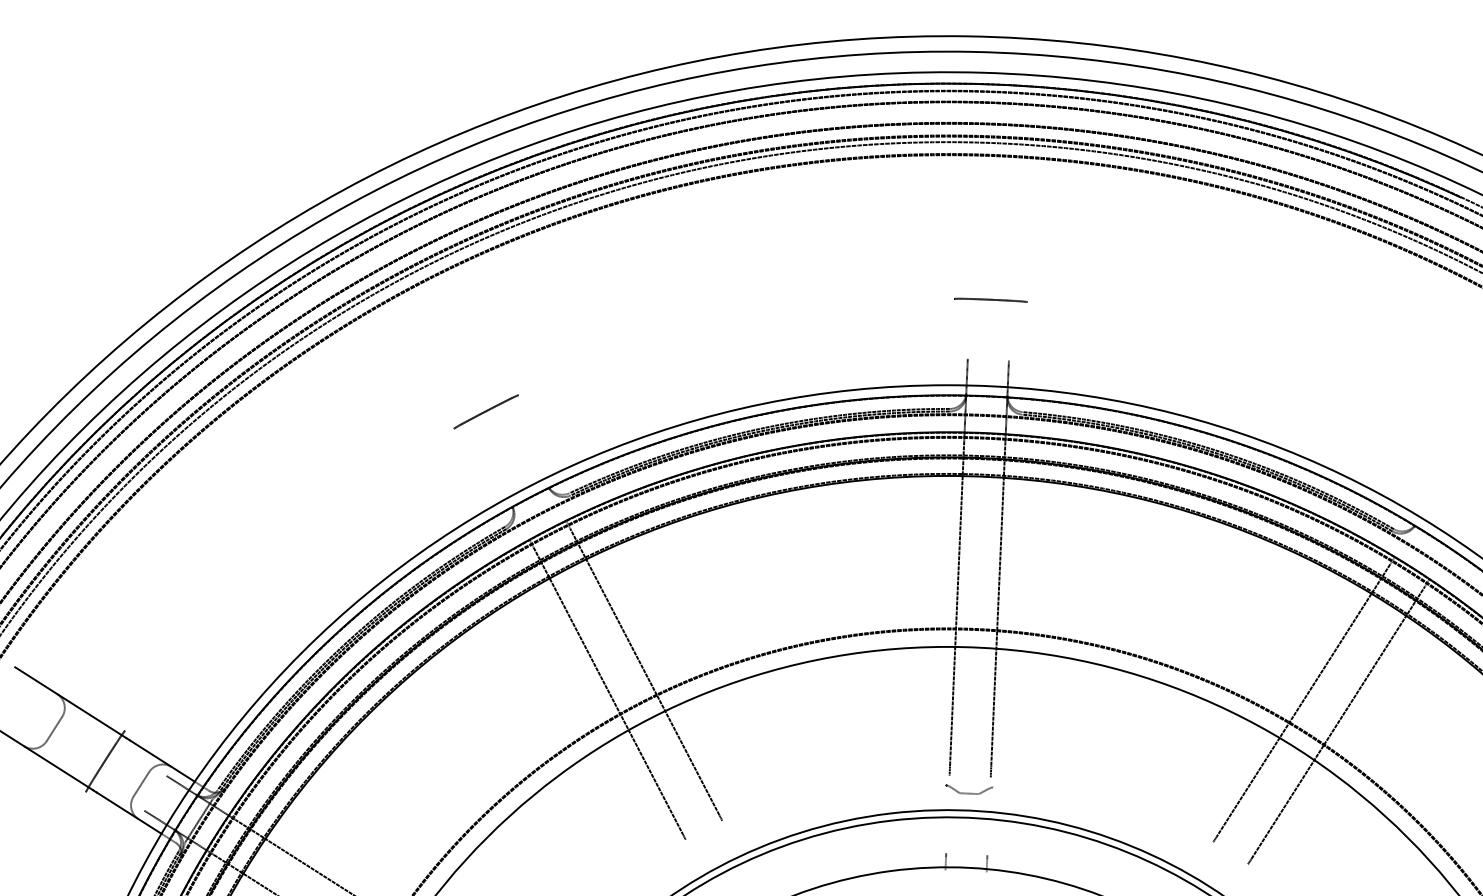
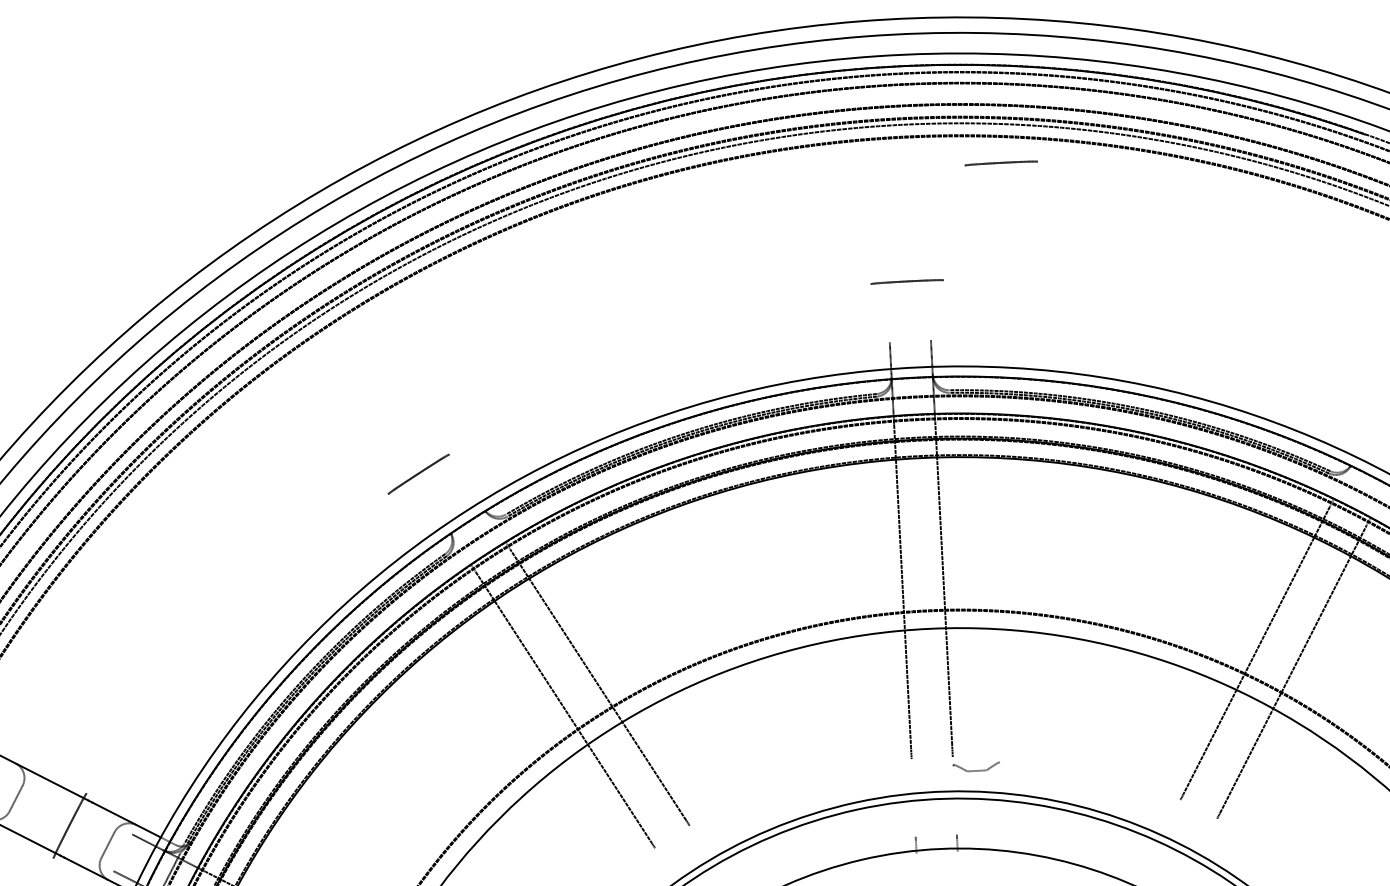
line: (1095, 190) -> (1000, 162), added
line: (485, 411) -> (417, 473), moved
part: (969, 789) -> (976, 766), moved

